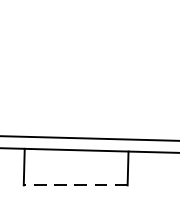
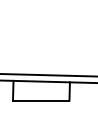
line: (74, 184) -> (40, 100), dashed -> solid

